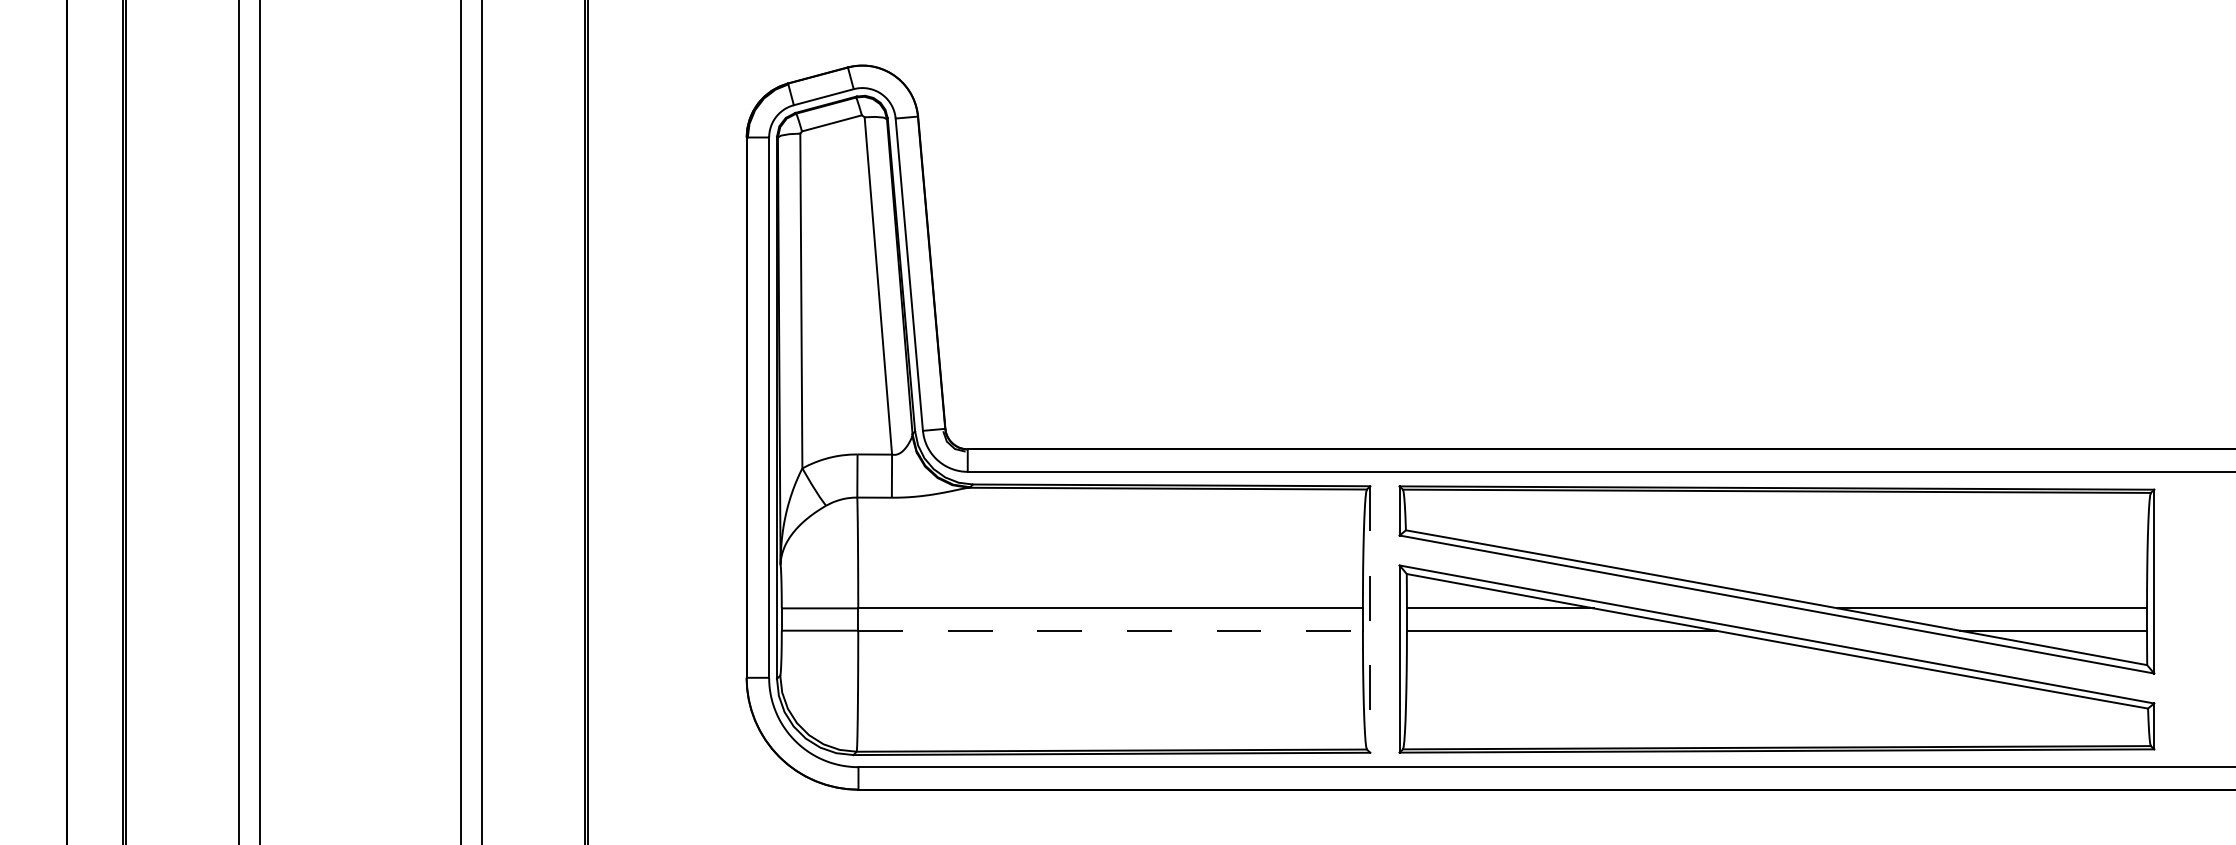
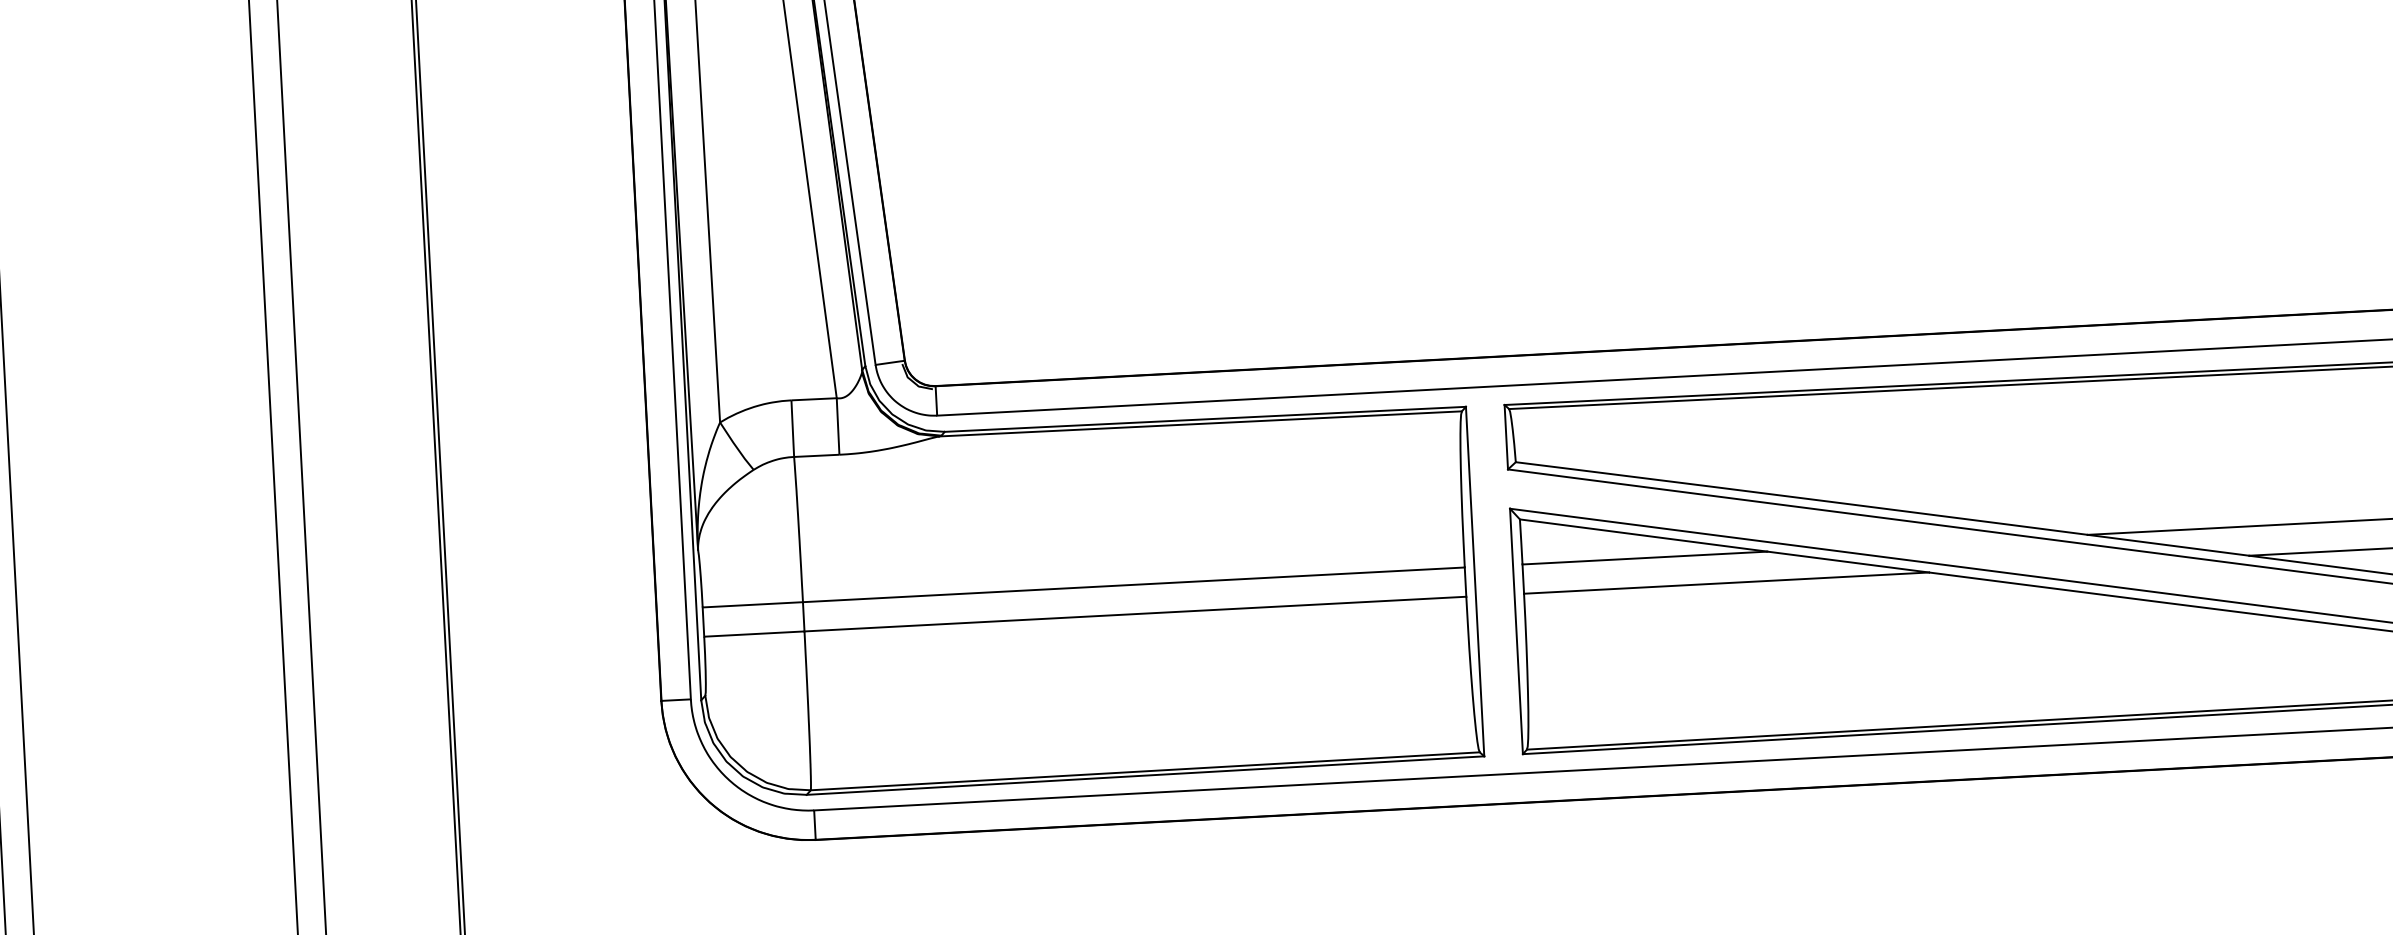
line: (1370, 620) -> (1475, 582), dashed -> solid
line: (1111, 630) -> (1136, 613), dashed -> solid

